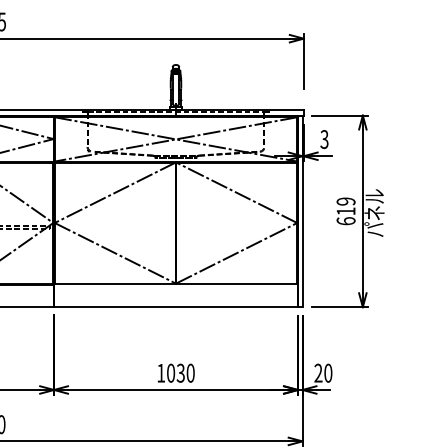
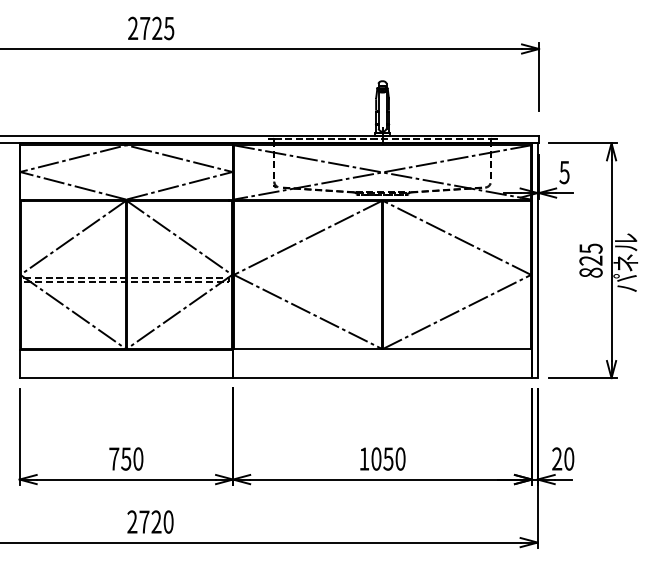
text: (324, 138) -> (564, 171), 3 -> 5
text: (345, 211) -> (590, 260), 619 -> 825
text: (180, 372) -> (388, 458), 1030 -> 1050

